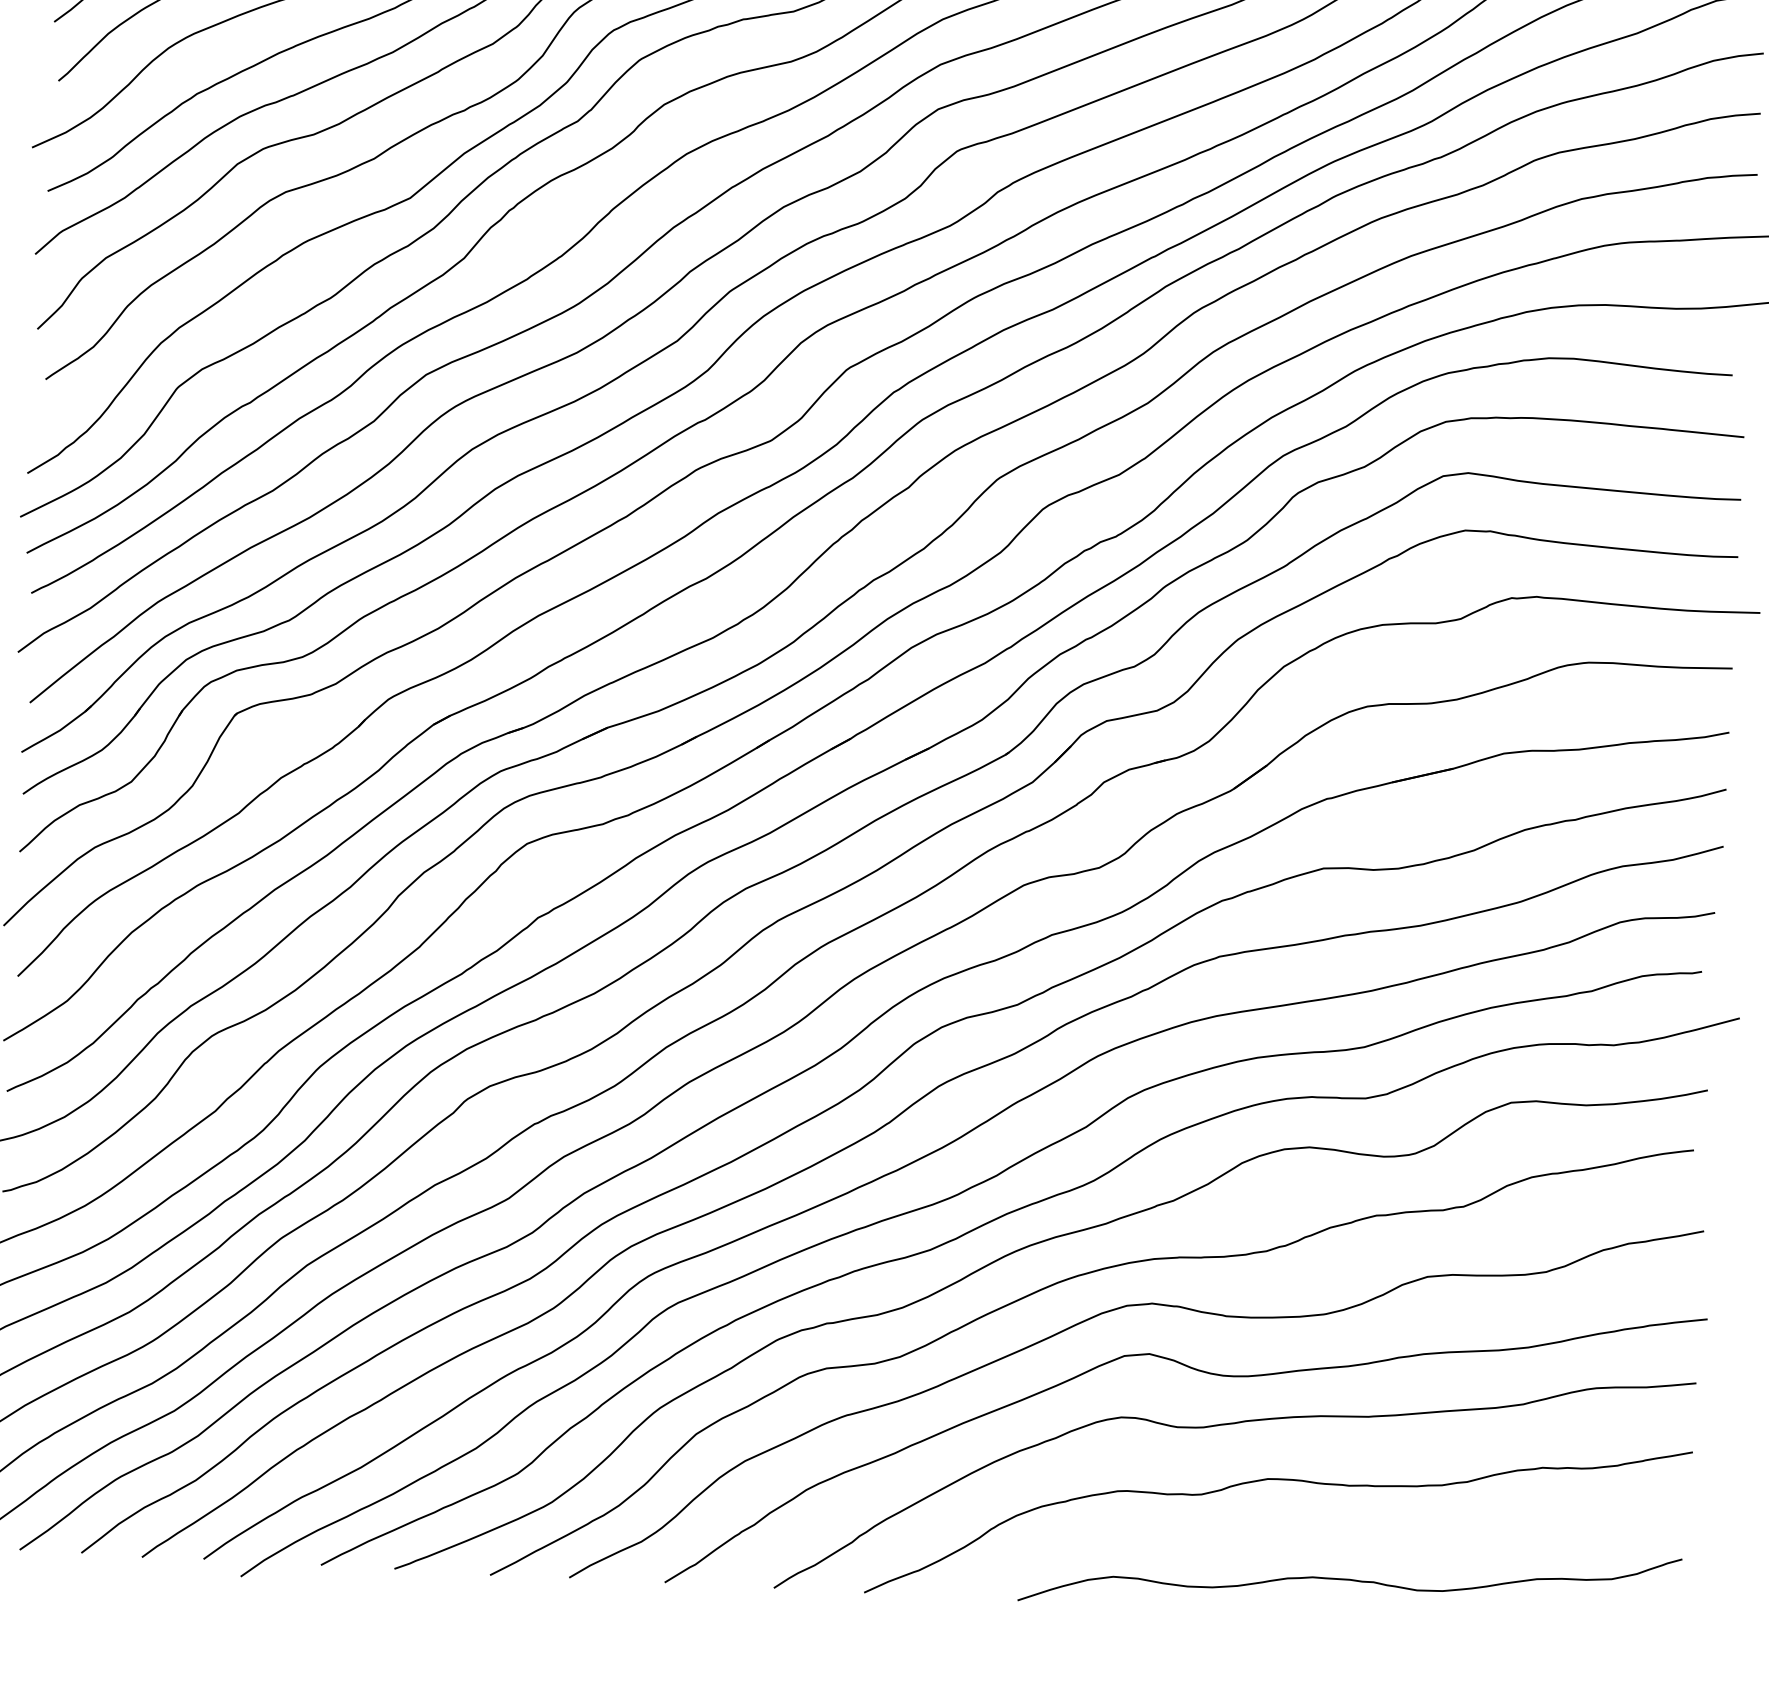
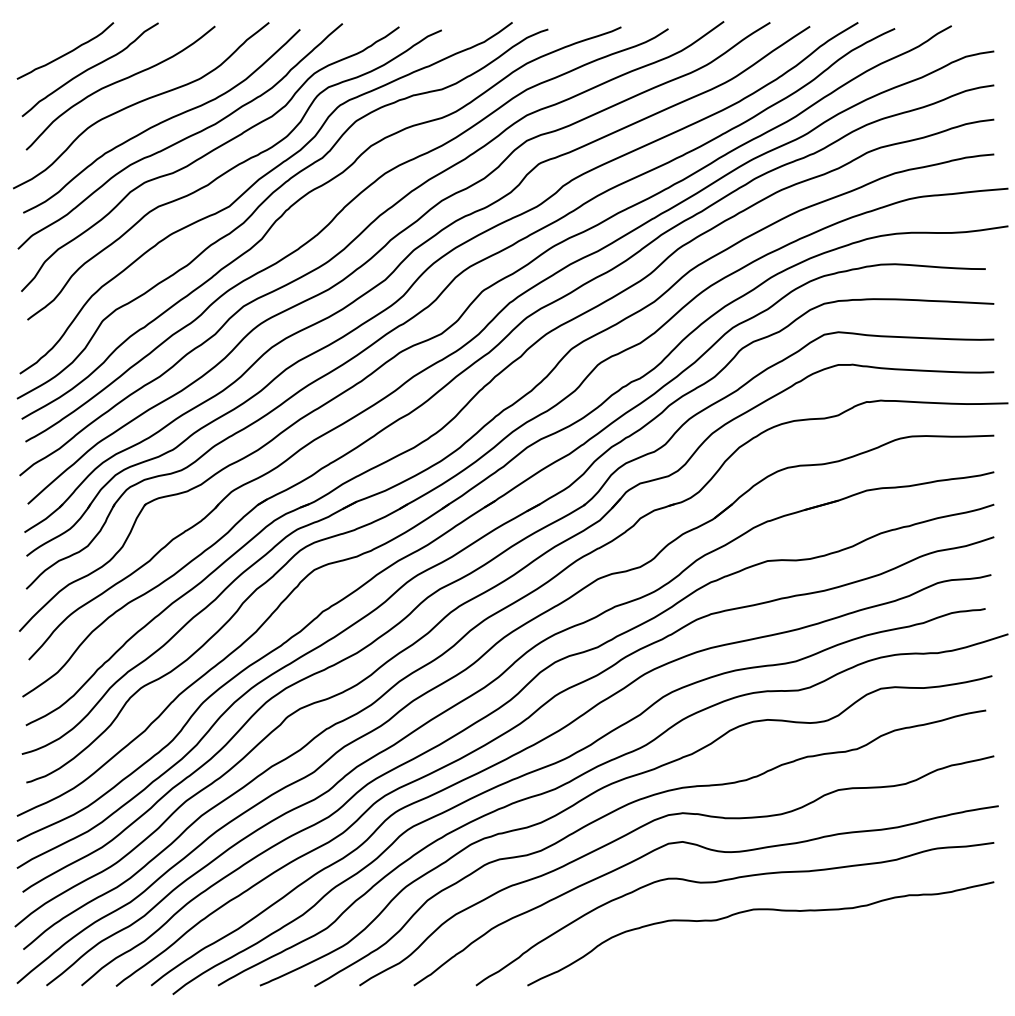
curve: (1348, 1579) -> (802, 964), removed

